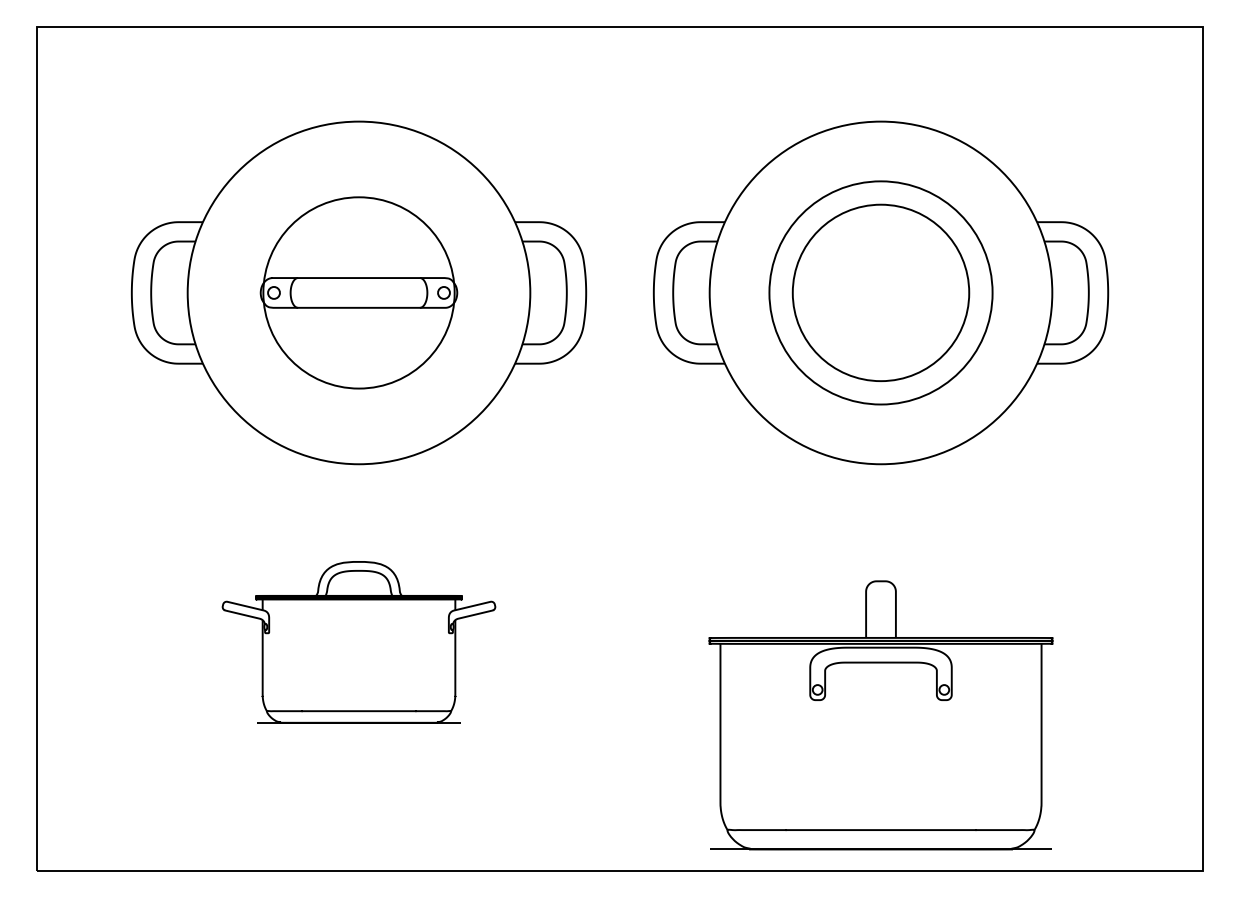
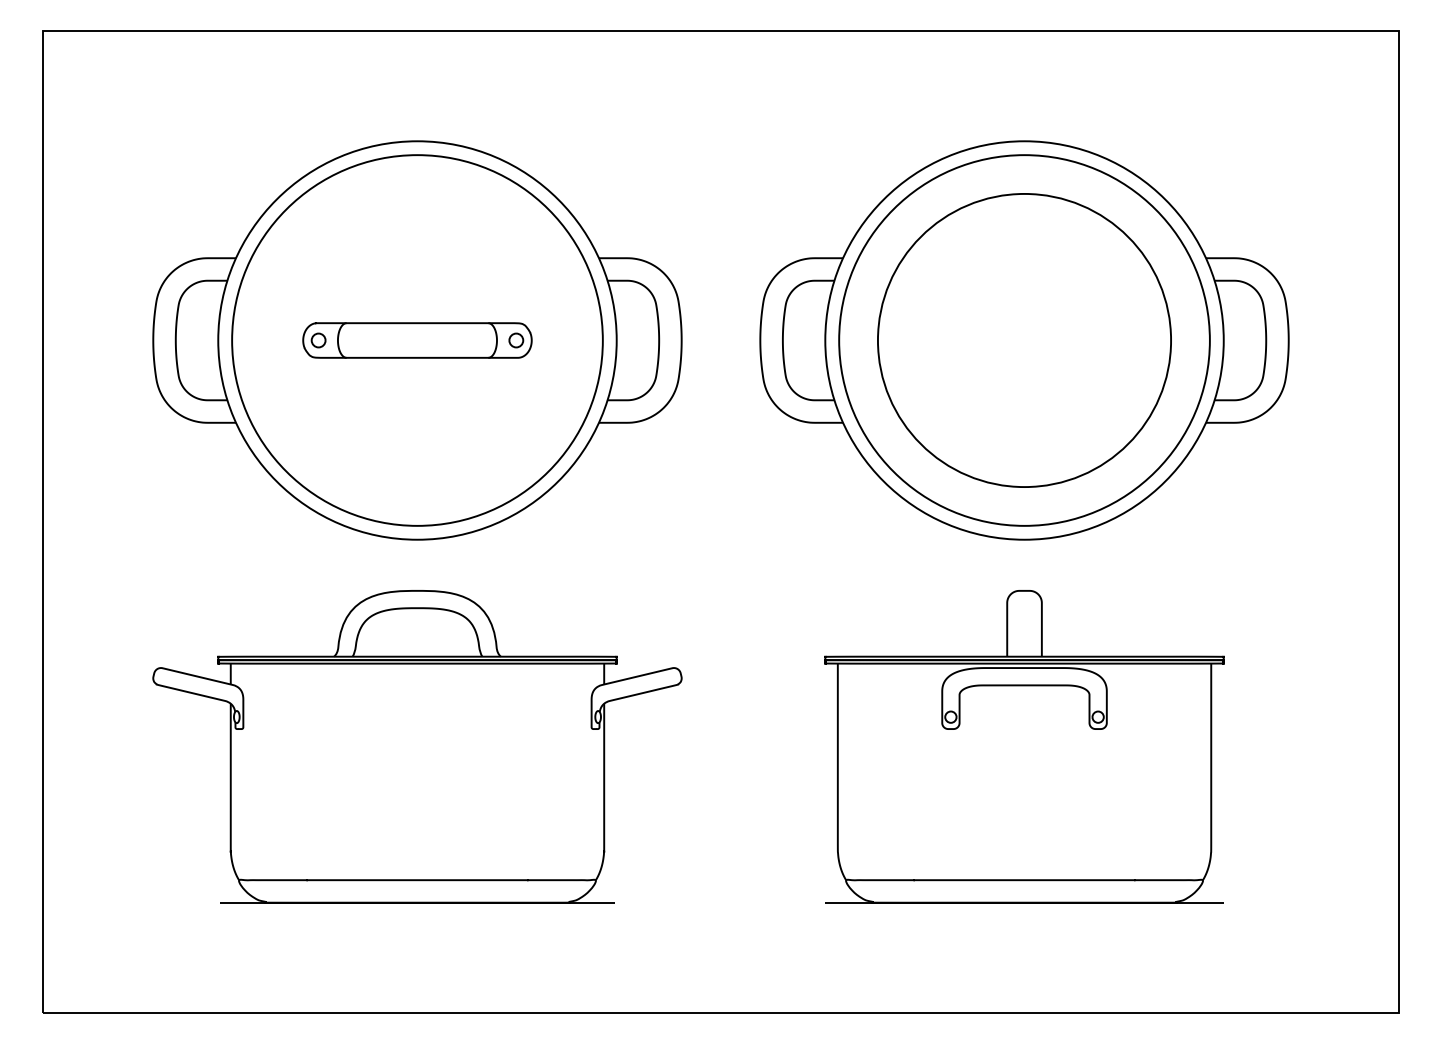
circle: (359, 292) -> (417, 340), size x1.67
circle: (880, 292) -> (1024, 340), size x1.43
circle: (880, 292) -> (1024, 340), size x1.43
part: (359, 642) -> (417, 746), size x1.67
part: (880, 715) -> (1024, 746), moved

